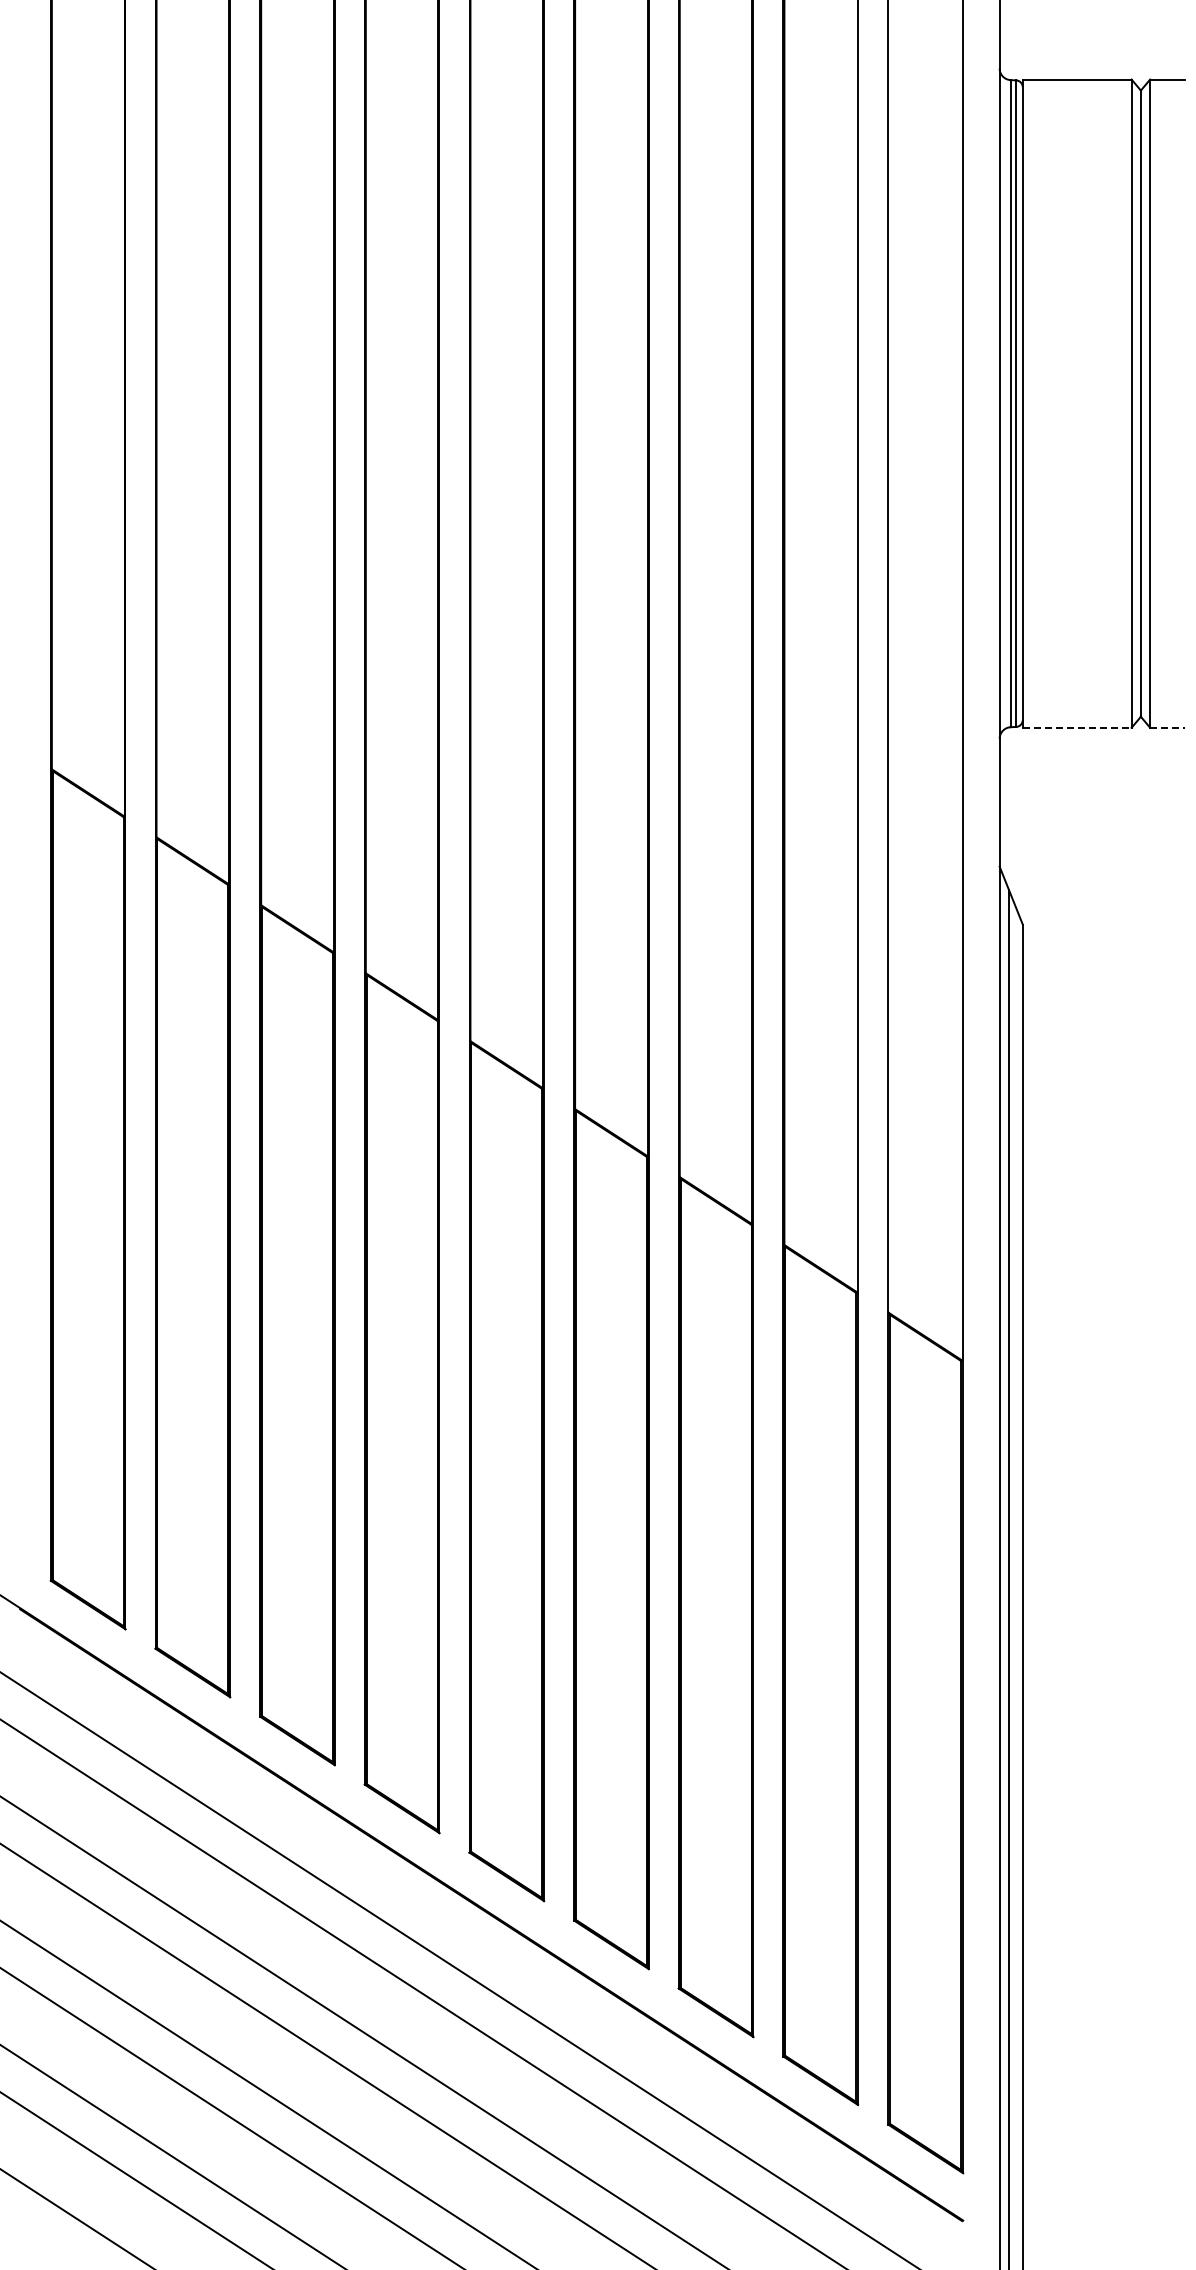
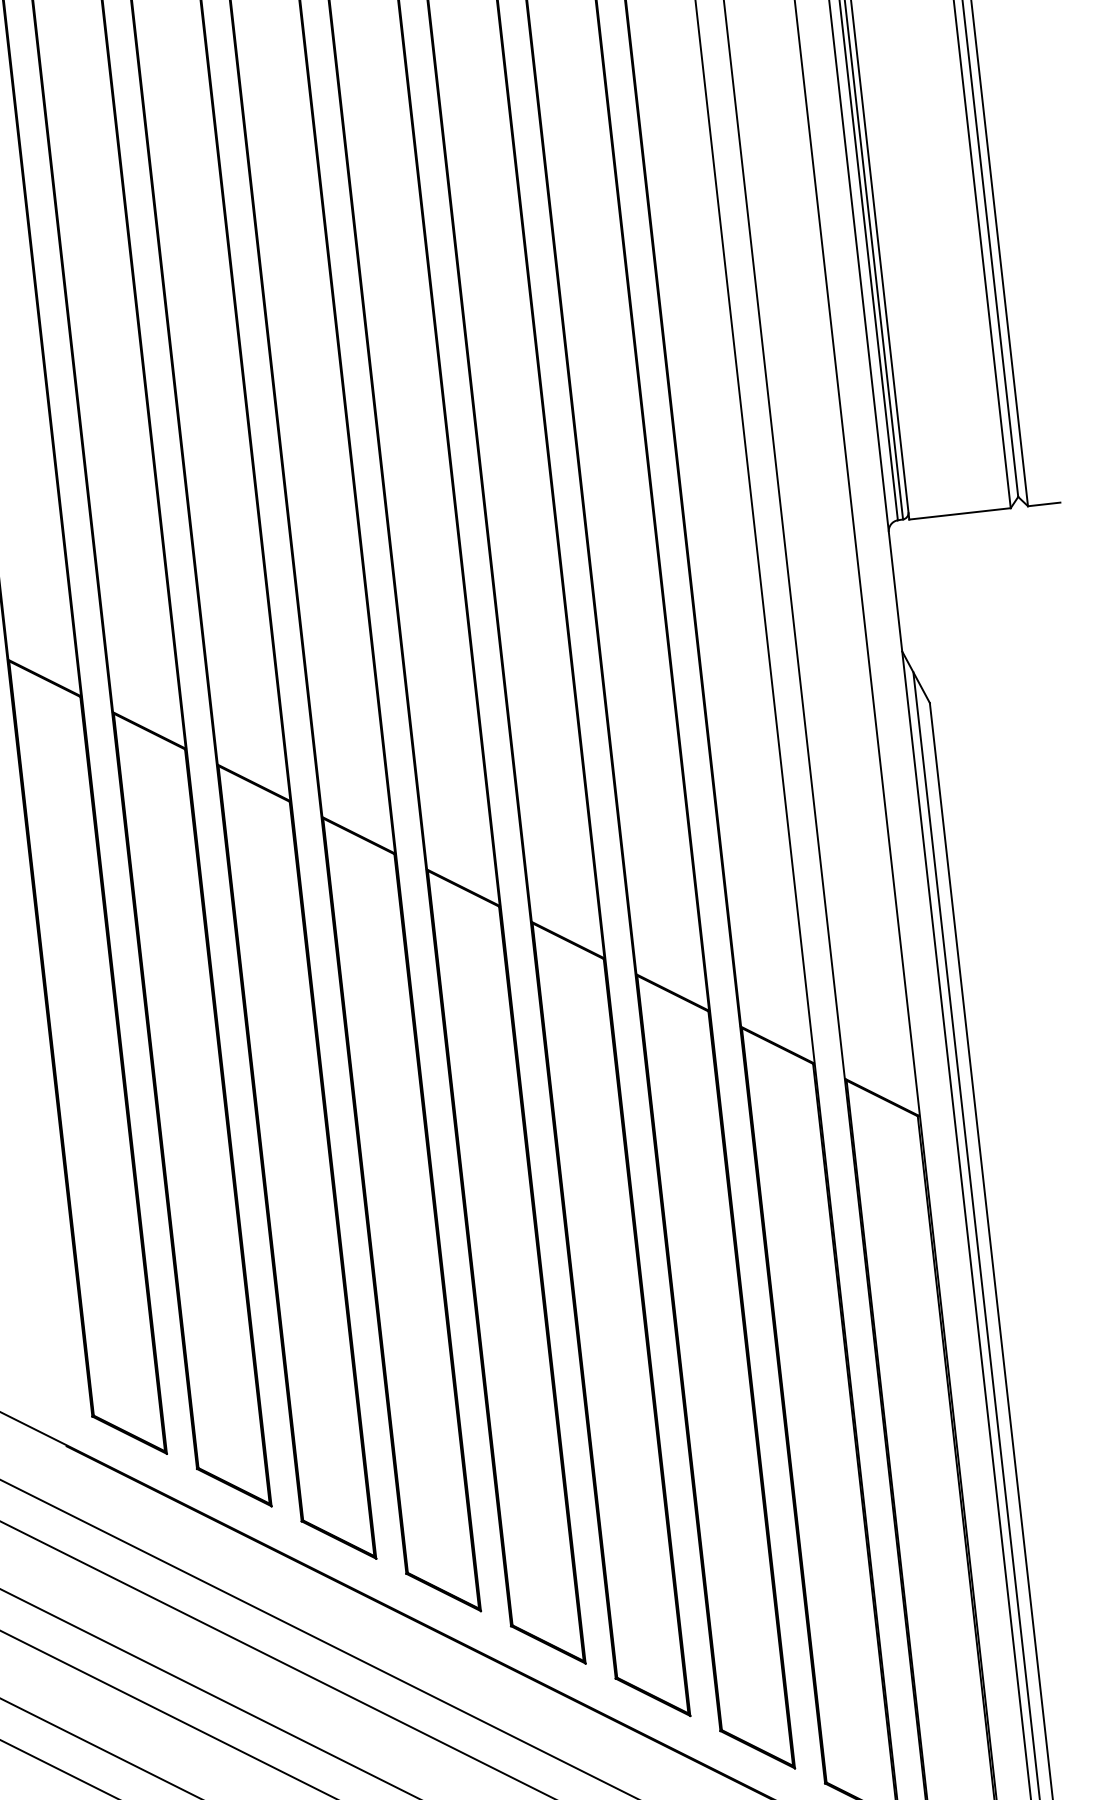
line: (1077, 727) -> (960, 513), dashed -> solid
line: (1168, 727) -> (1045, 504), dashed -> solid

